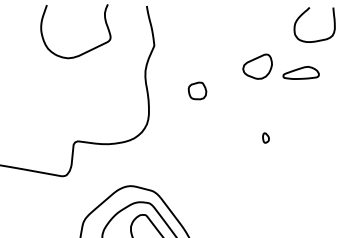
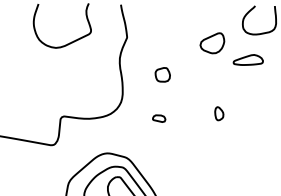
part: (257, 66) -> (212, 43), moved
part: (265, 137) -> (218, 113), size x1.67
part: (192, 143) -> (158, 118), added

